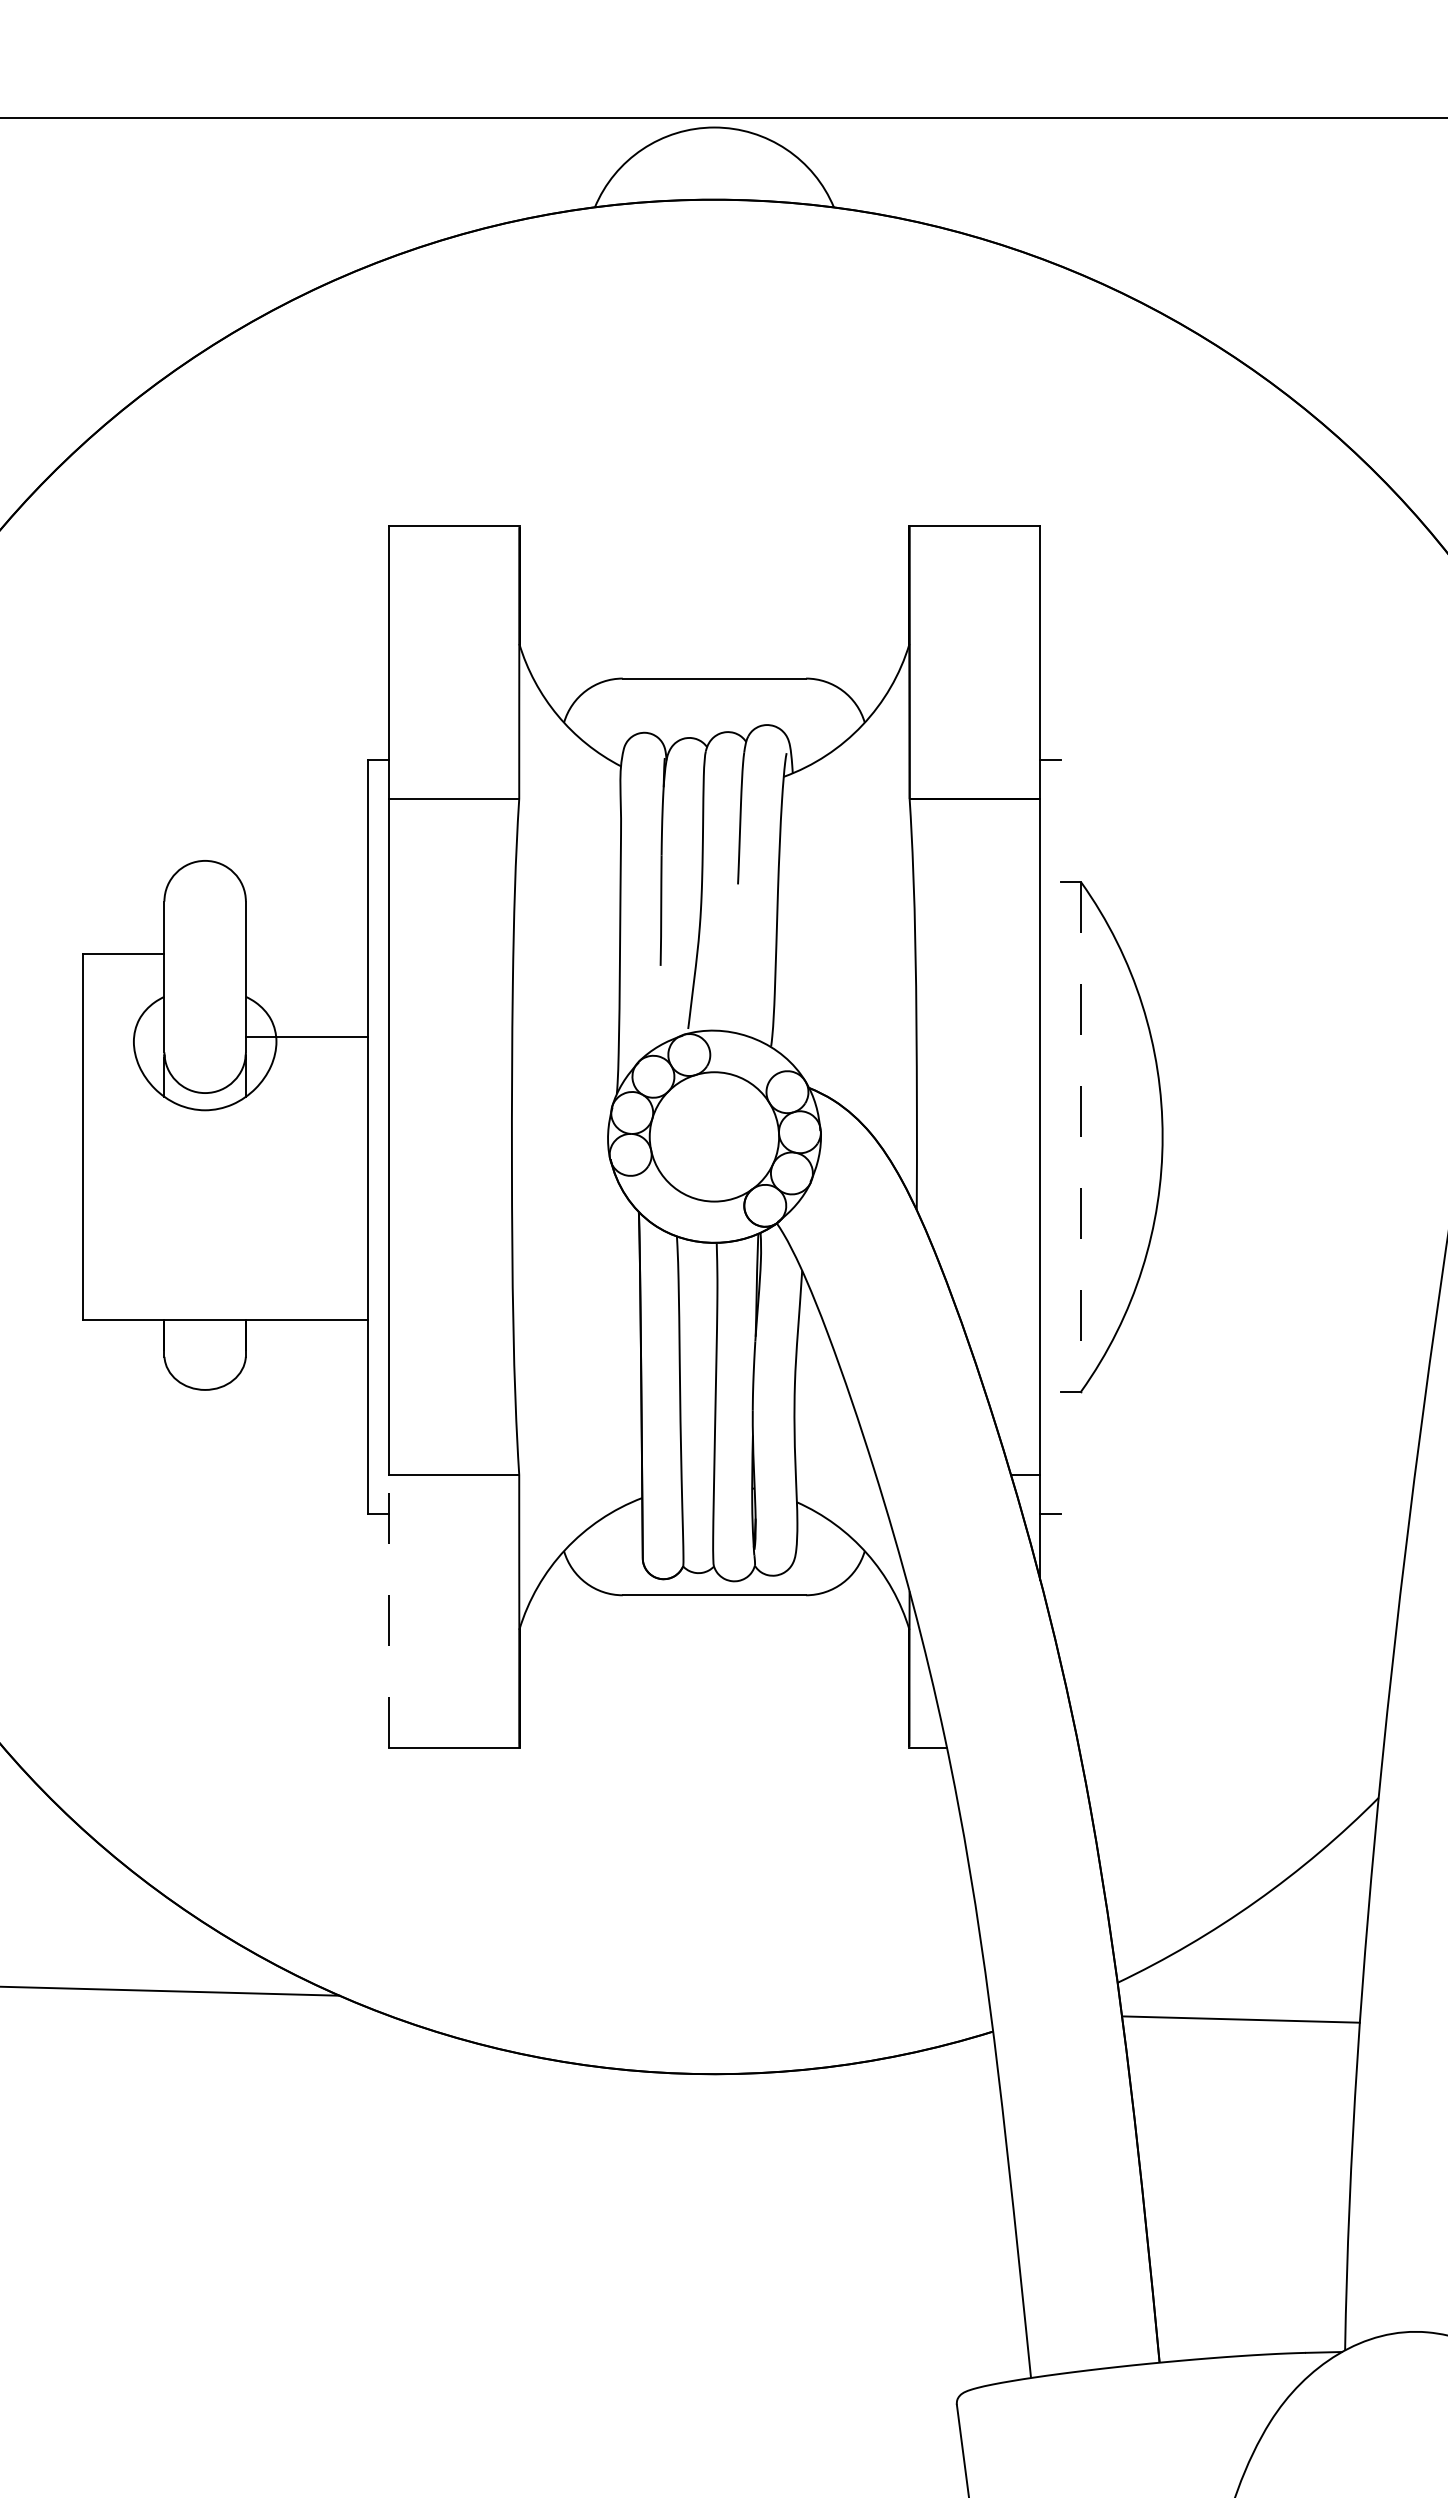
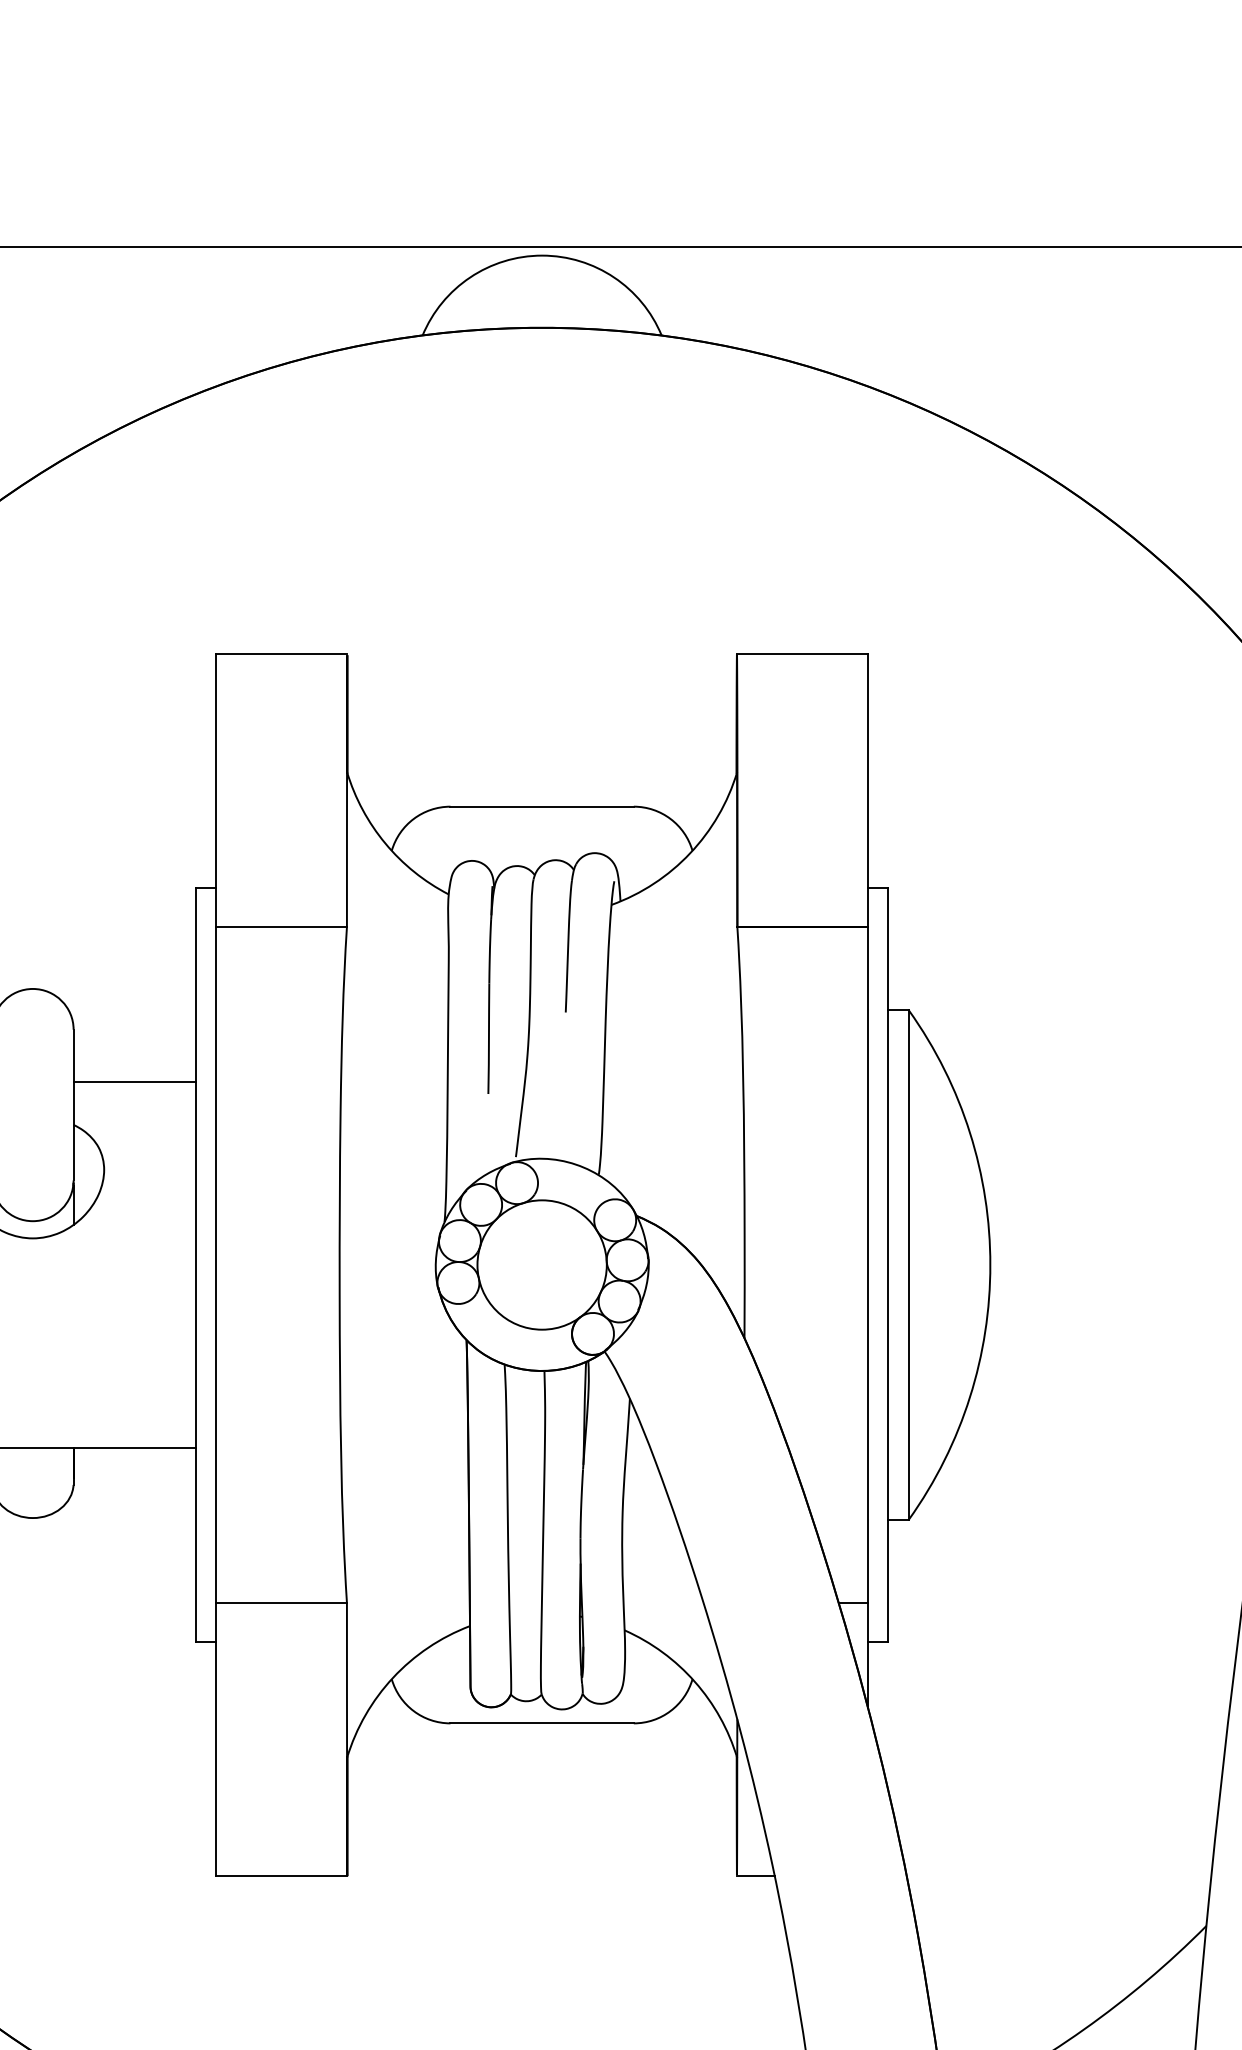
line: (306, 1036) -> (134, 1081), moved
line: (1060, 1136) -> (888, 1264), added
line: (1081, 1136) -> (909, 1264), dashed -> solid
line: (388, 1611) -> (216, 1739), dashed -> solid

